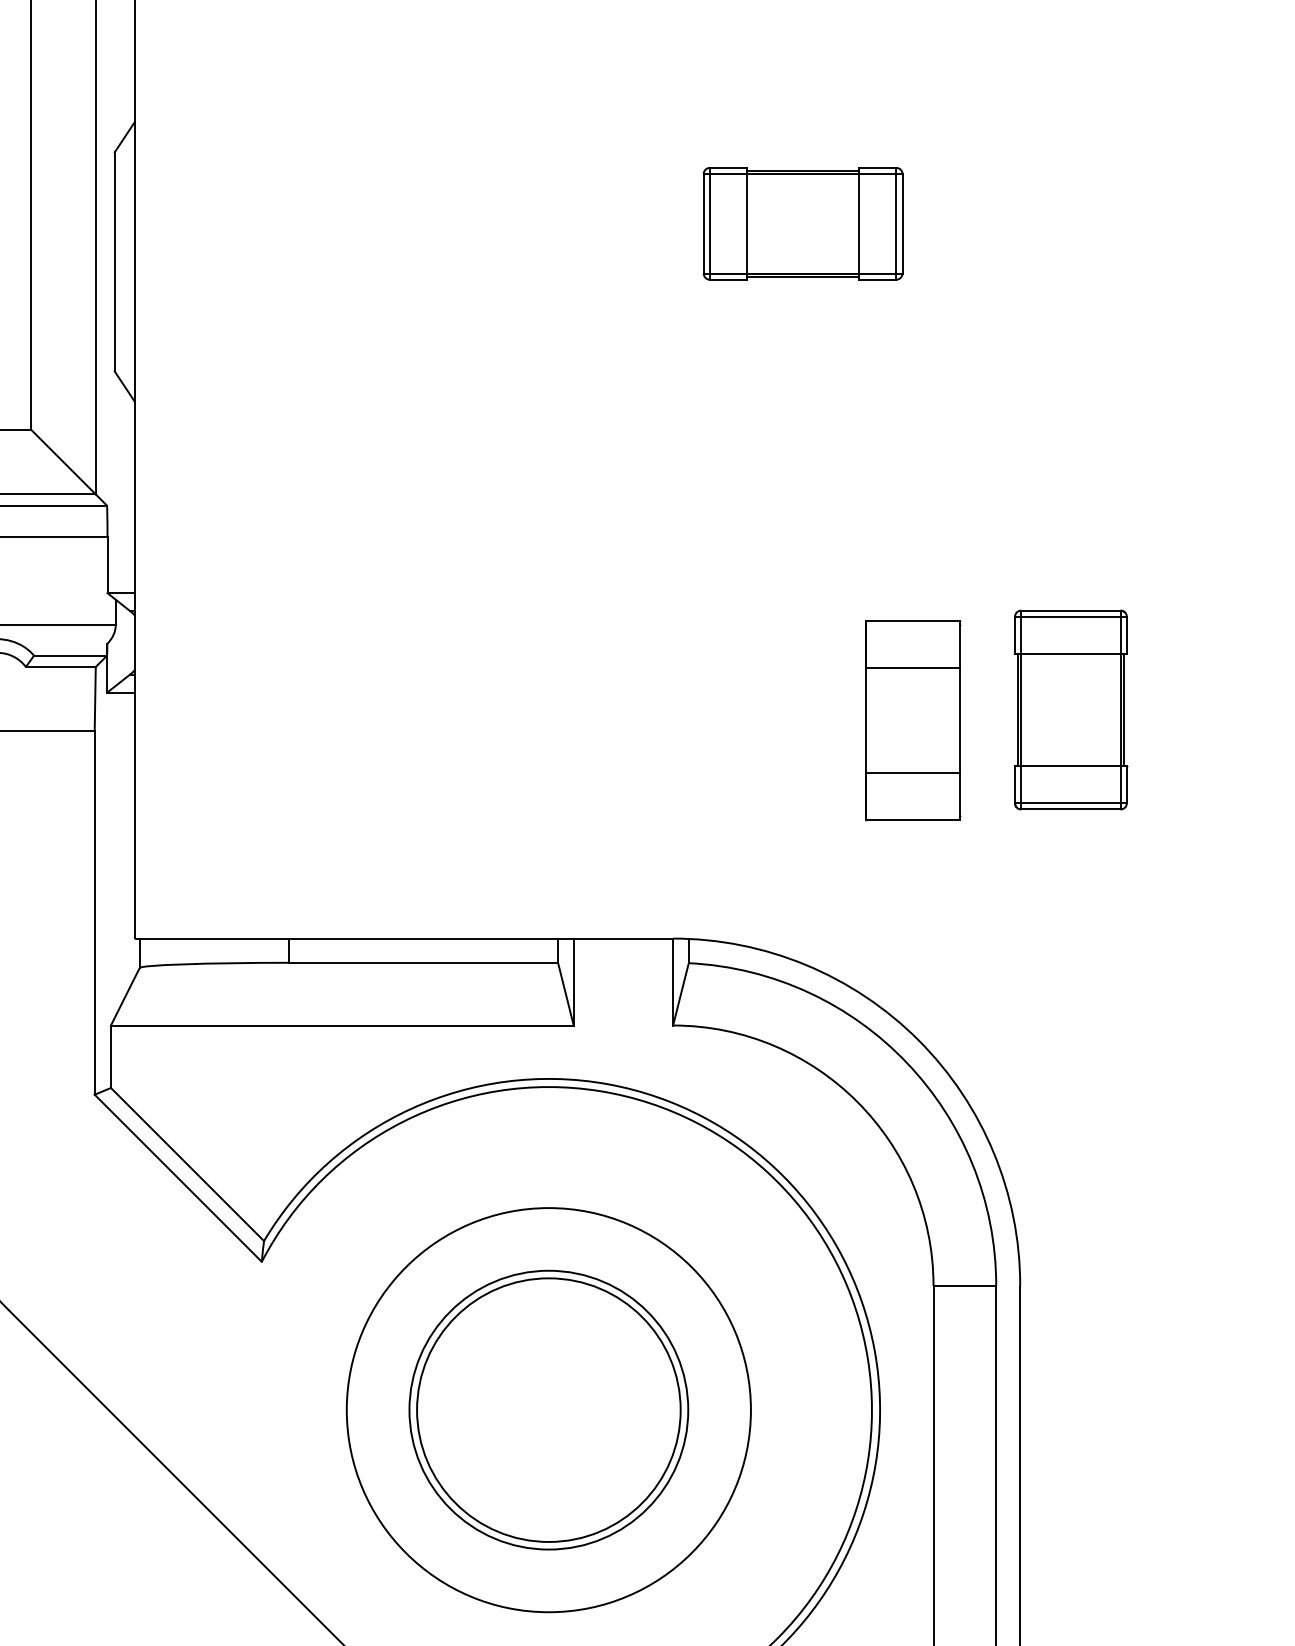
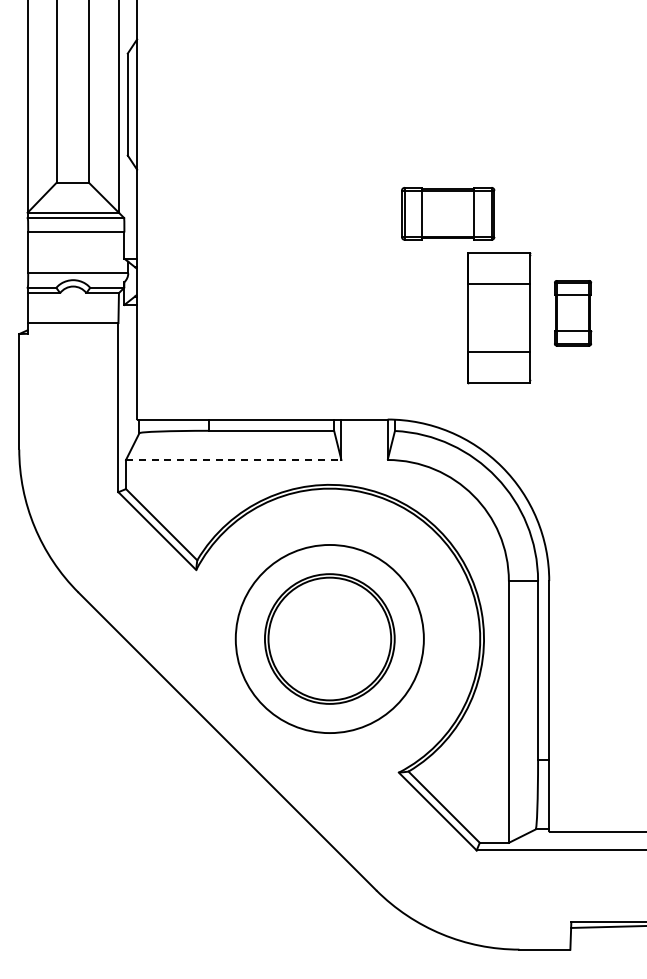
part: (803, 223) -> (448, 213), moved
part: (1072, 710) -> (573, 313), size x0.7
part: (913, 721) -> (499, 318), size x1.4
line: (341, 1026) -> (233, 460), solid -> dashed

